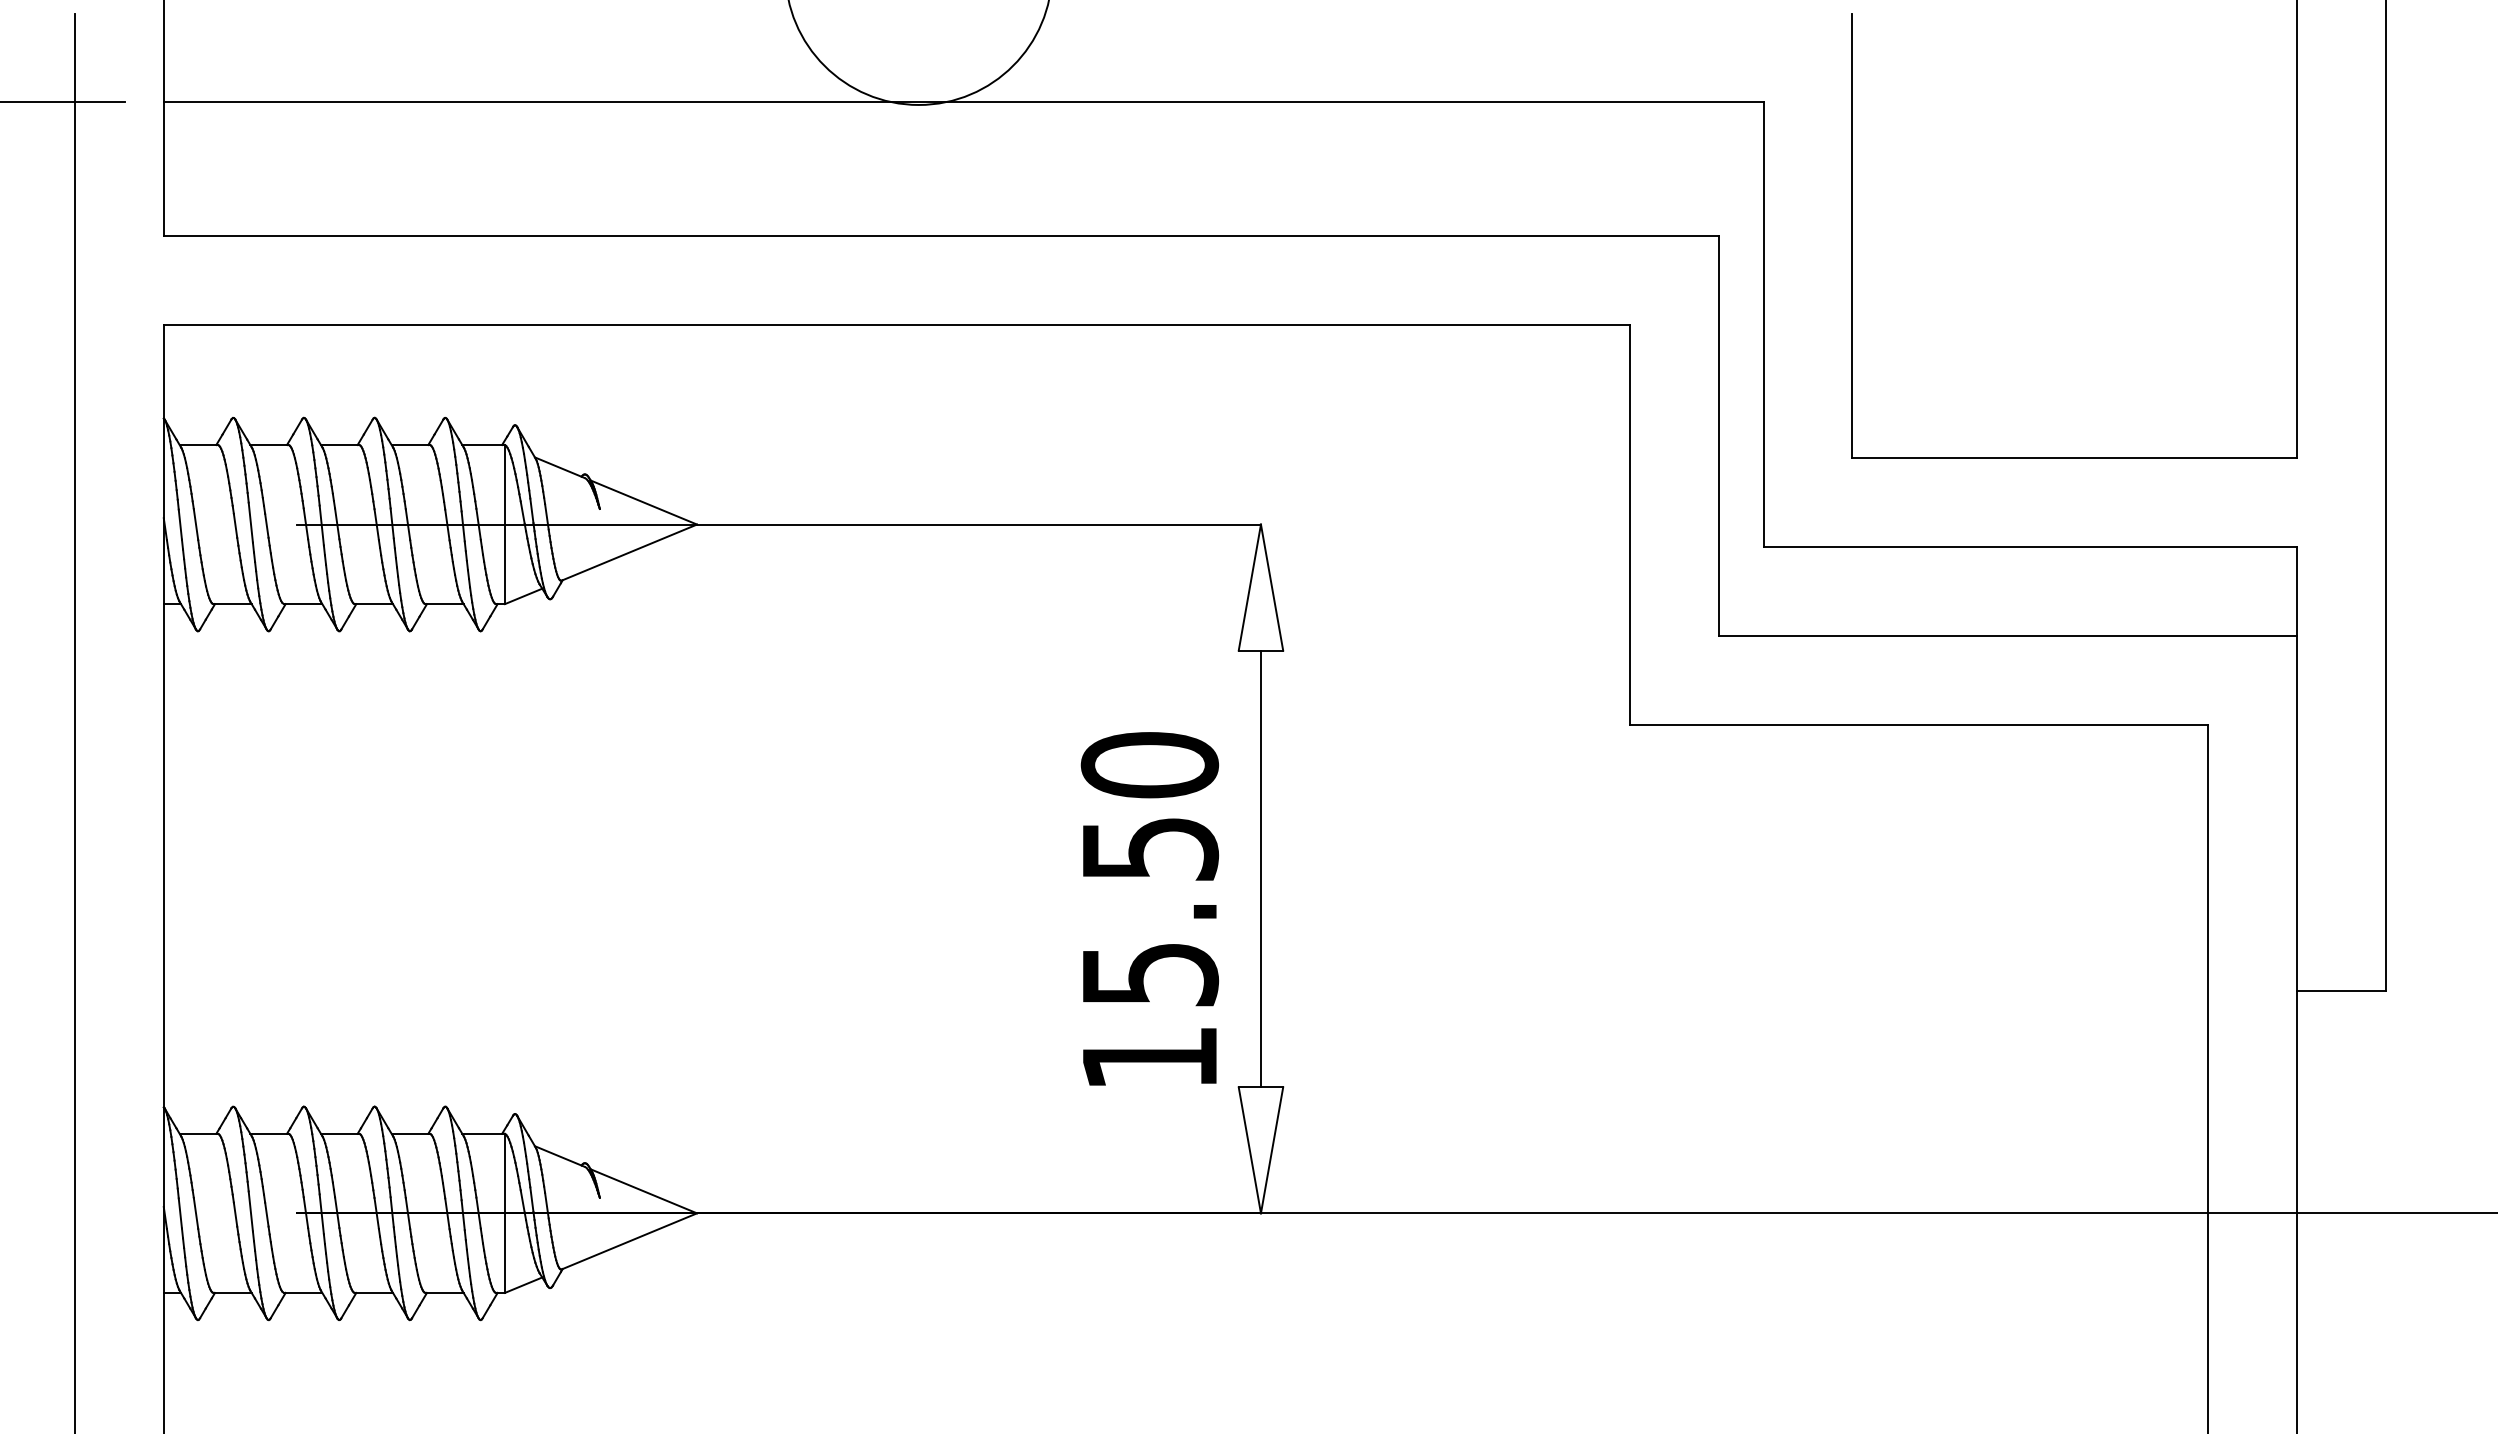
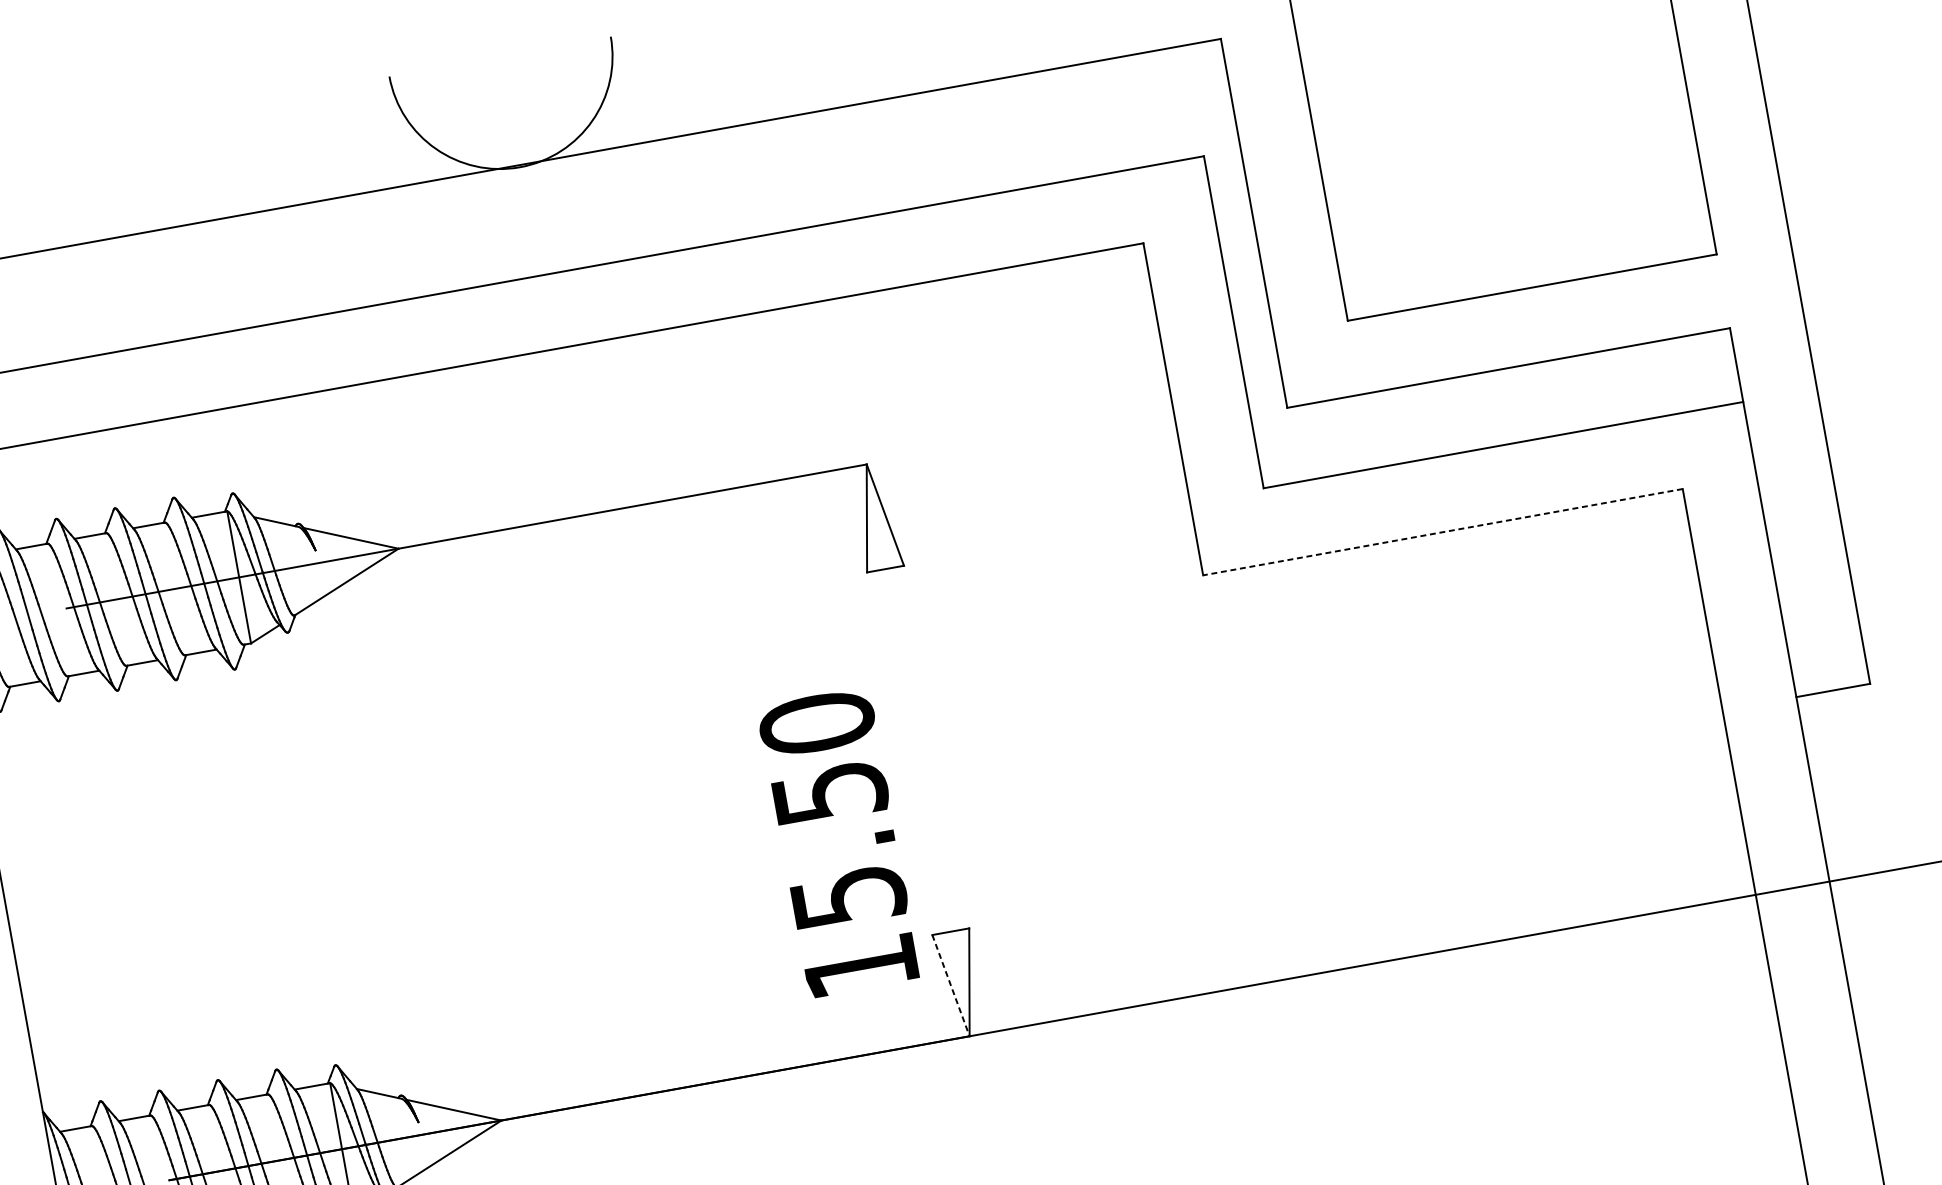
line: (1919, 724) -> (1443, 532), solid -> dashed
line: (1260, 868) -> (917, 750), removed
text: (1149, 908) -> (838, 842), moved
line: (1249, 1150) -> (950, 985), solid -> dashed

